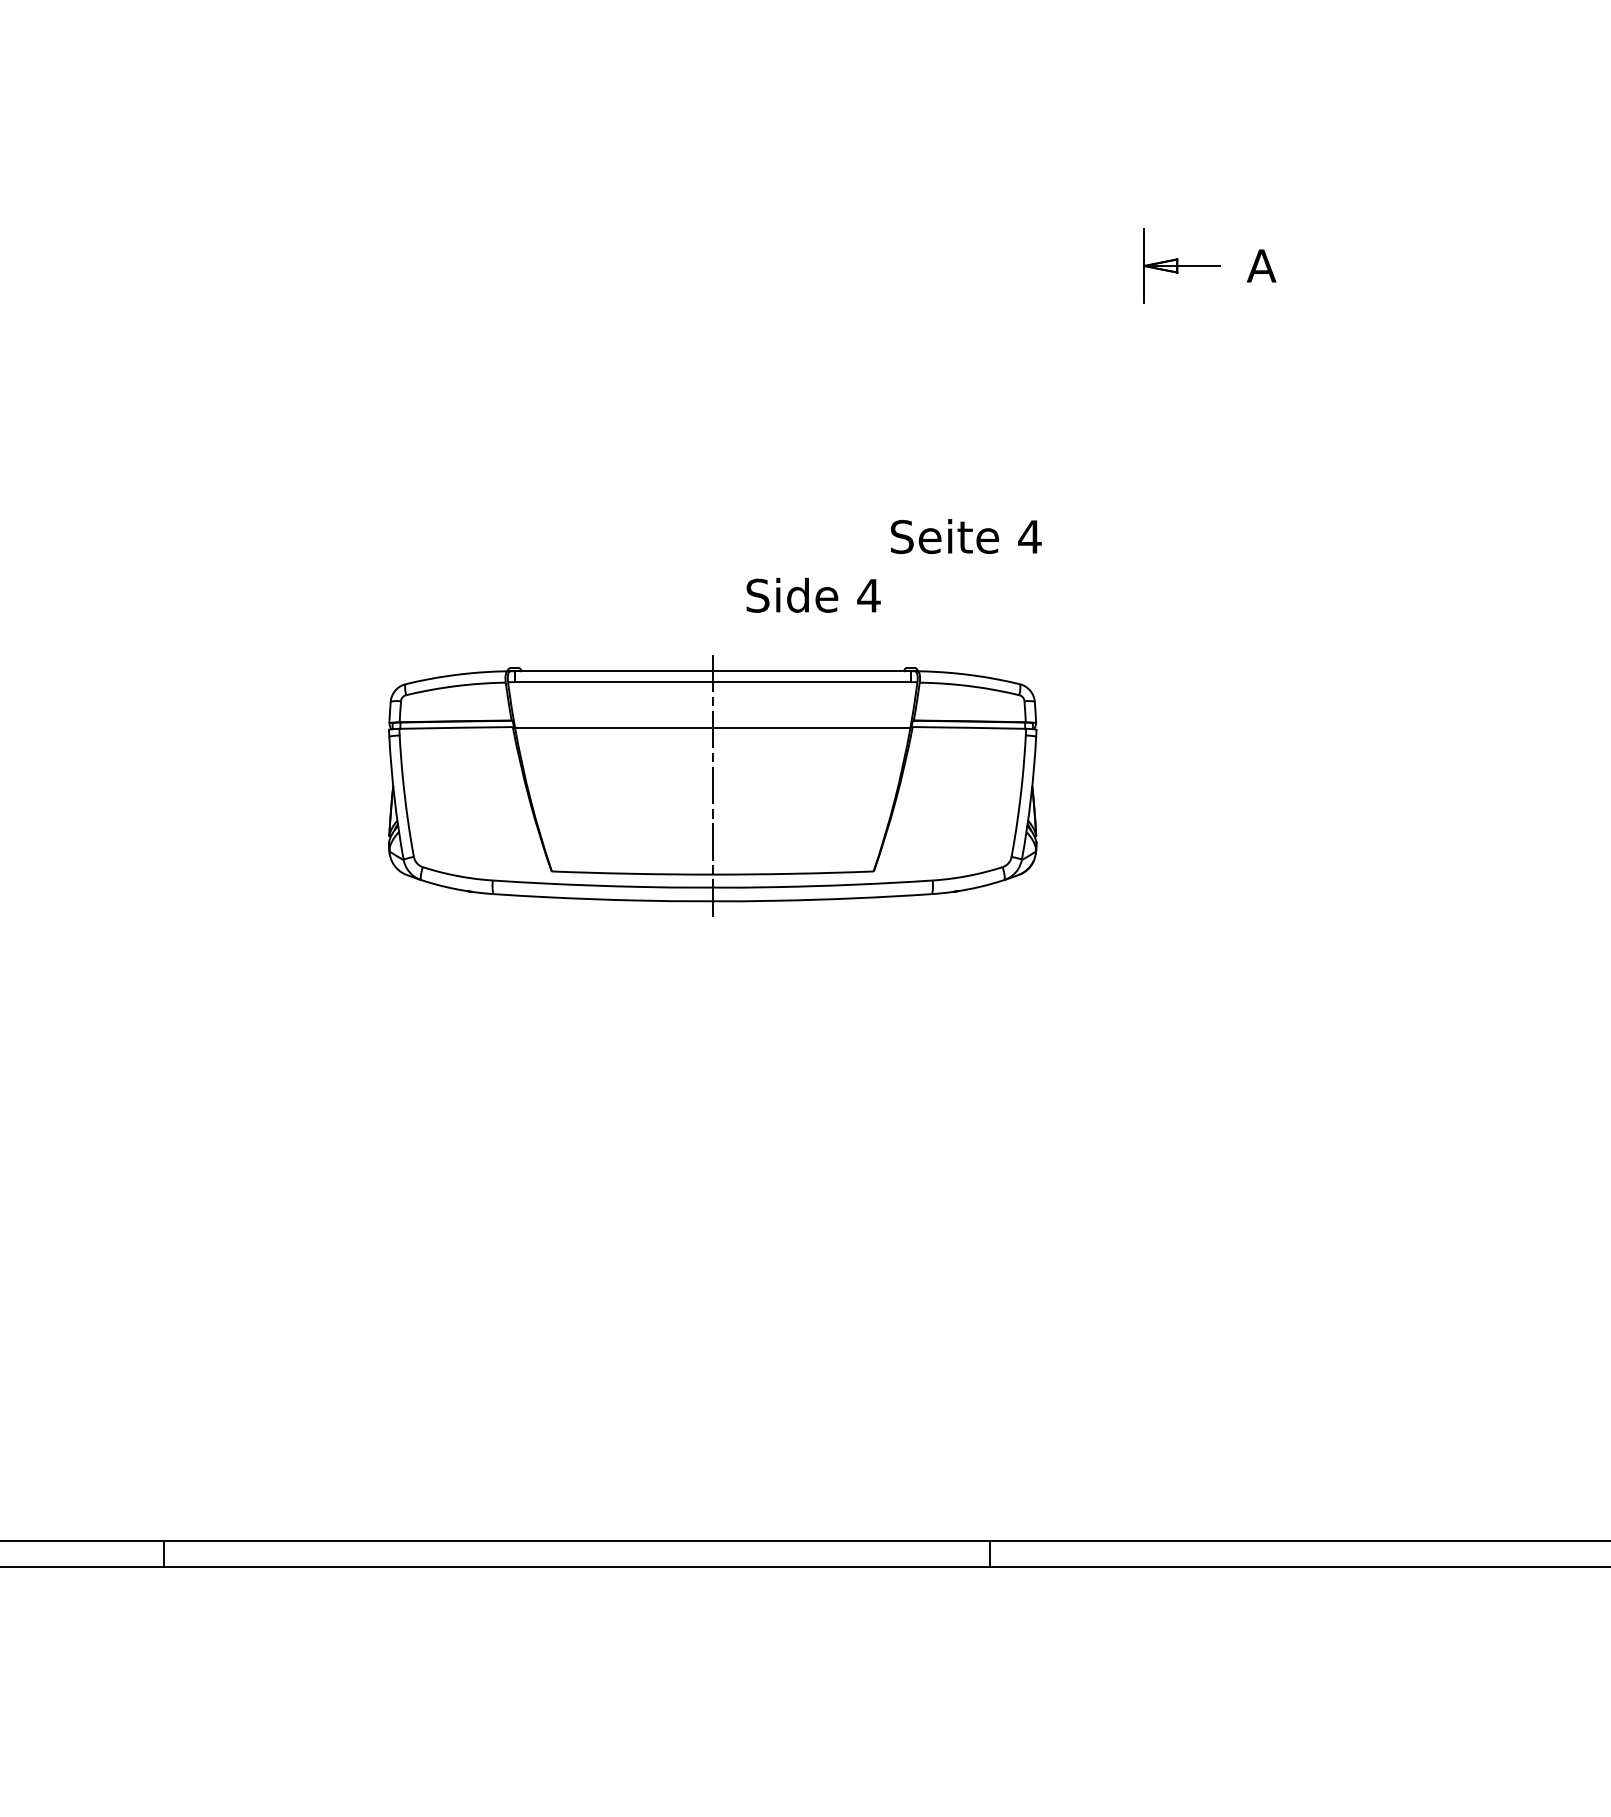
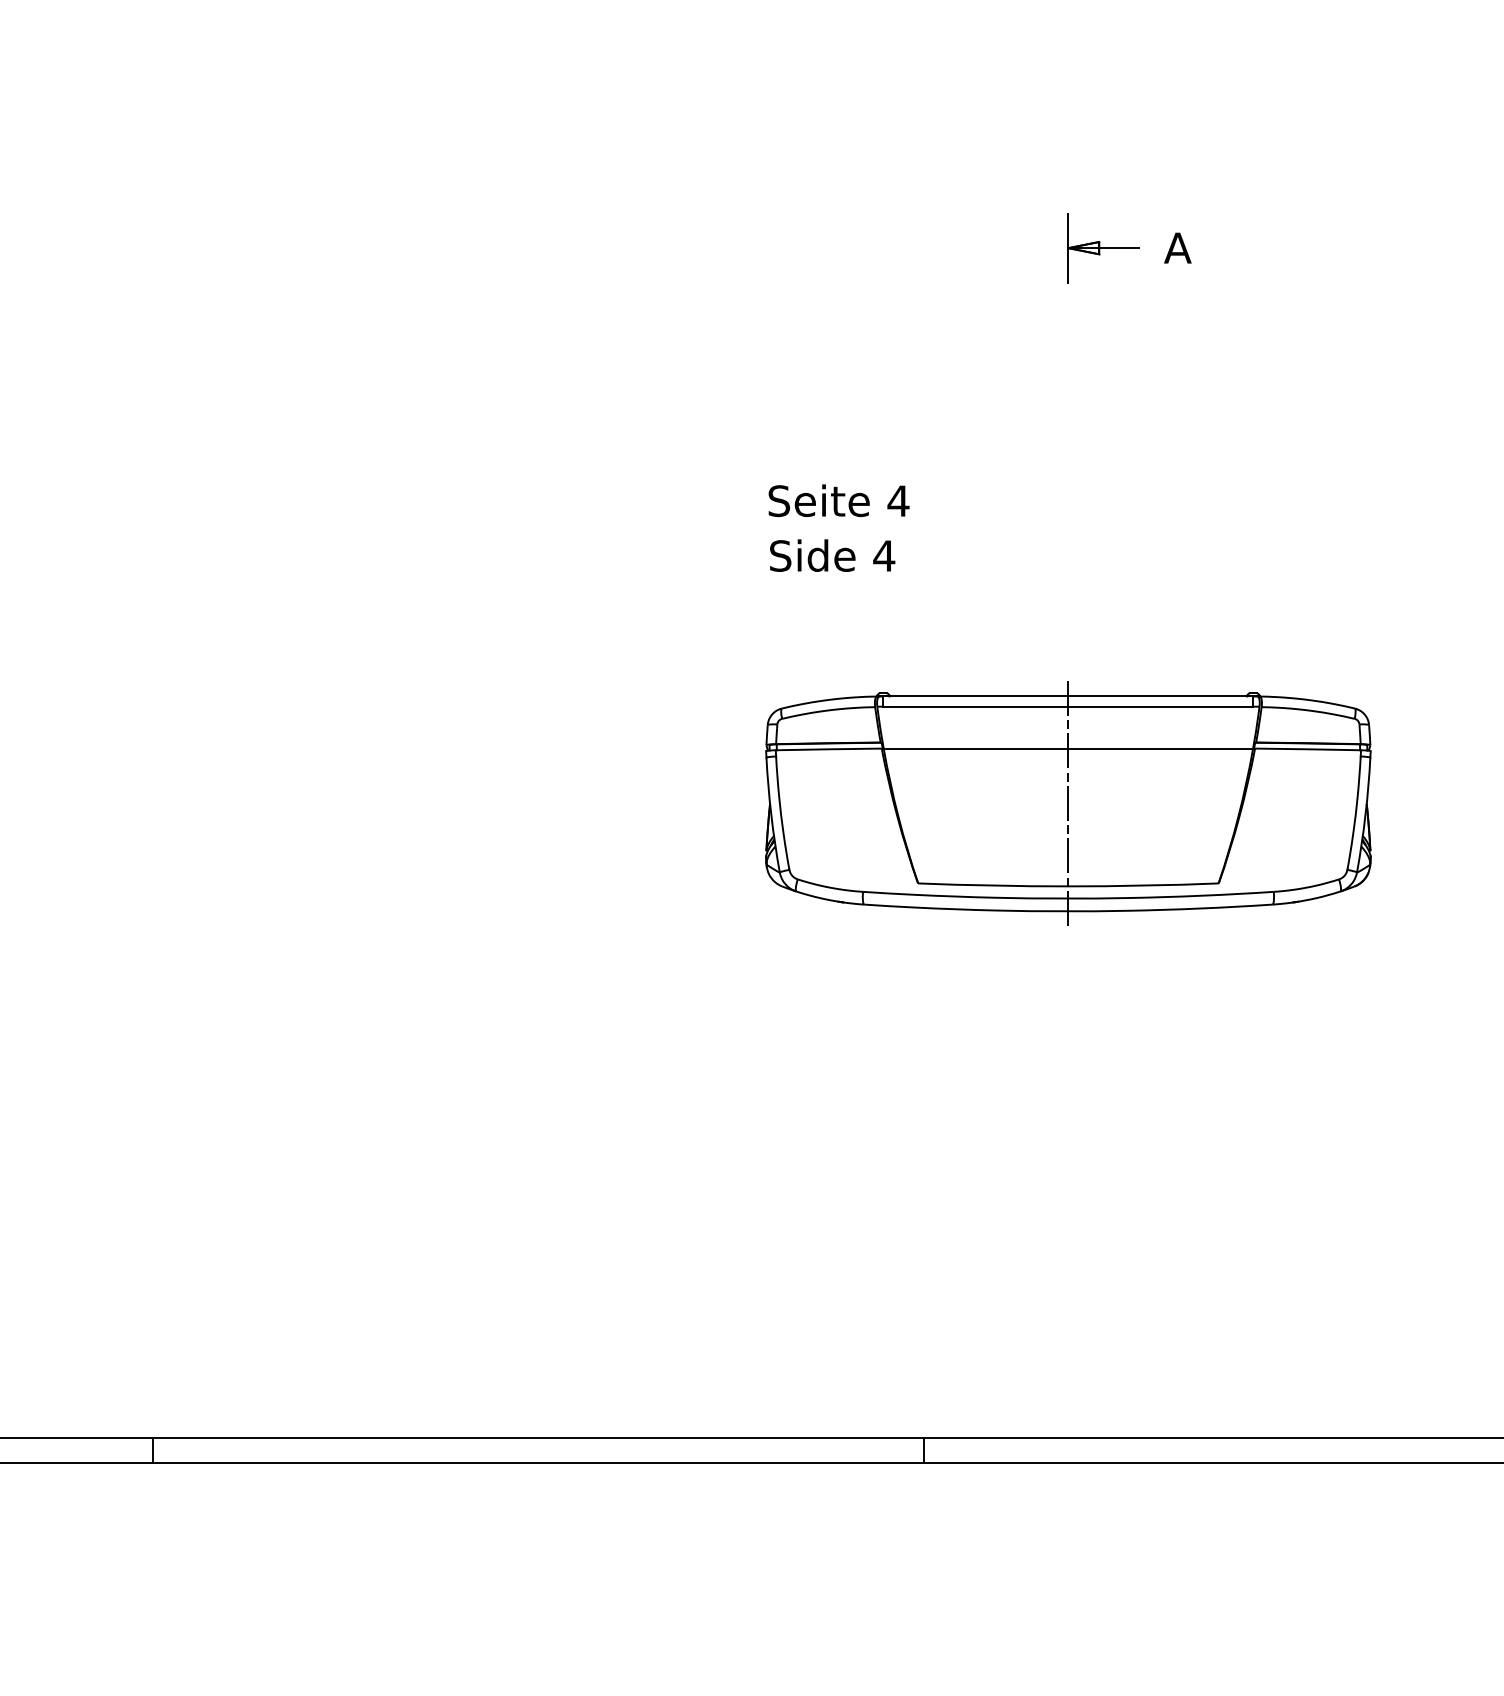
text: (965, 536) -> (838, 500), moved
text: (813, 595) -> (832, 555), moved
part: (712, 785) -> (1068, 803), moved

